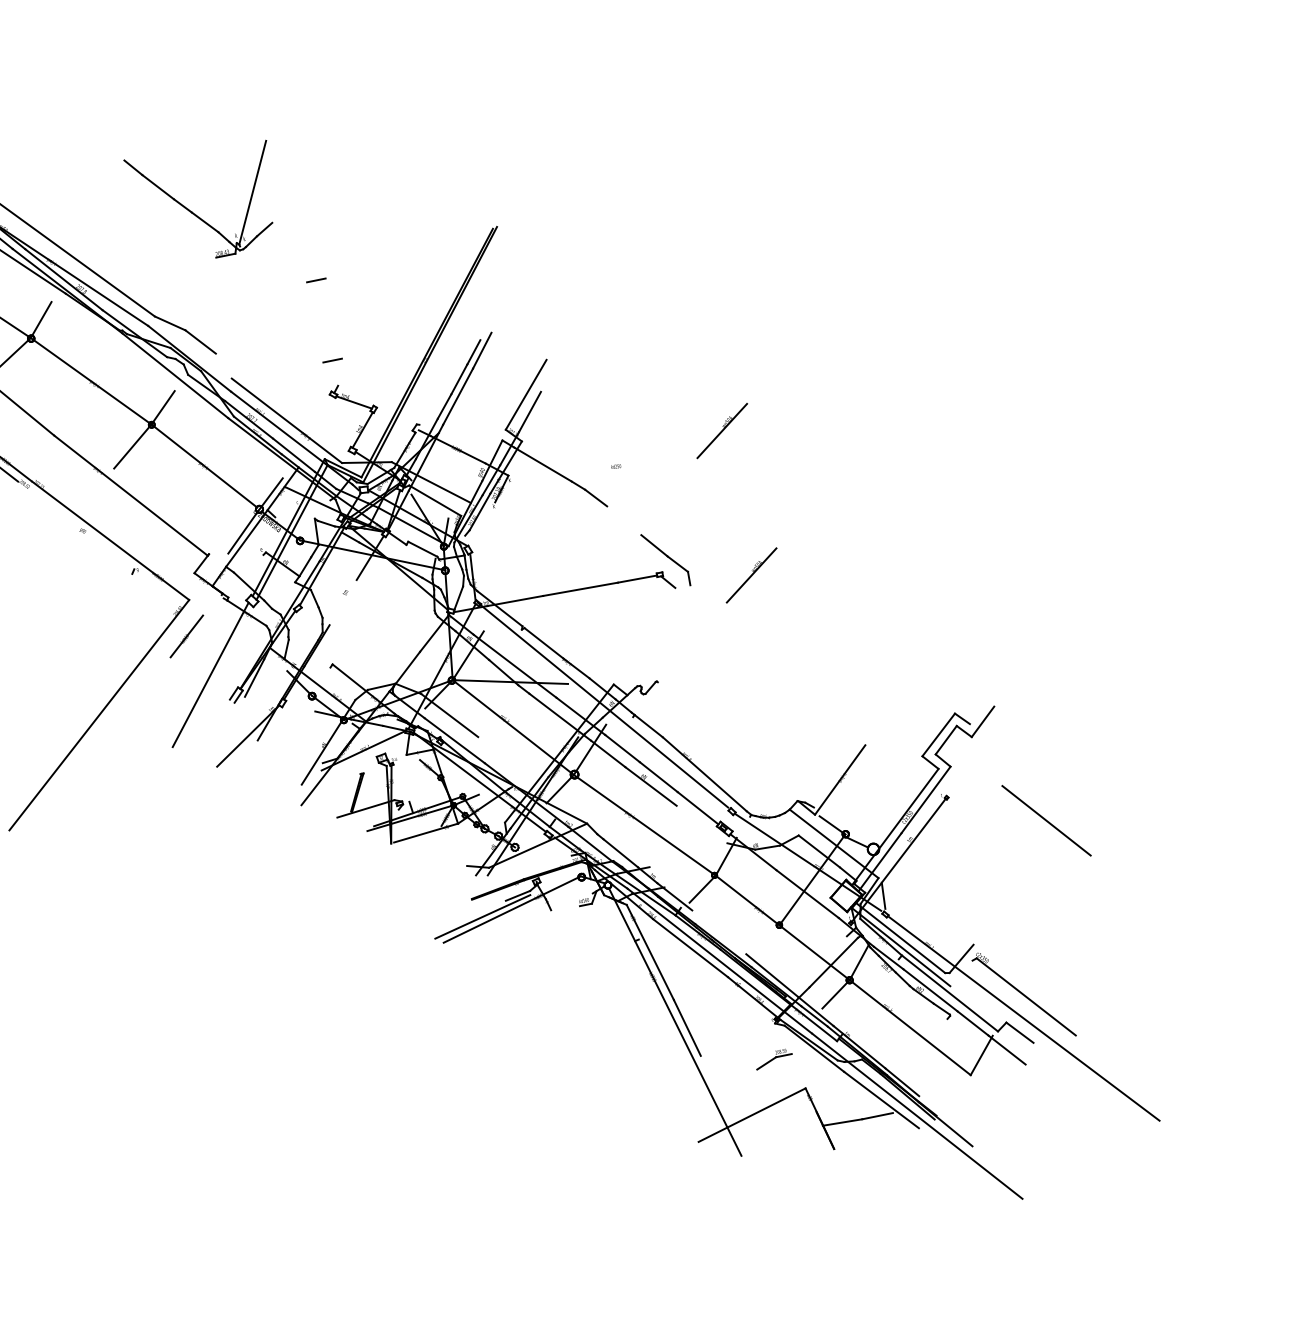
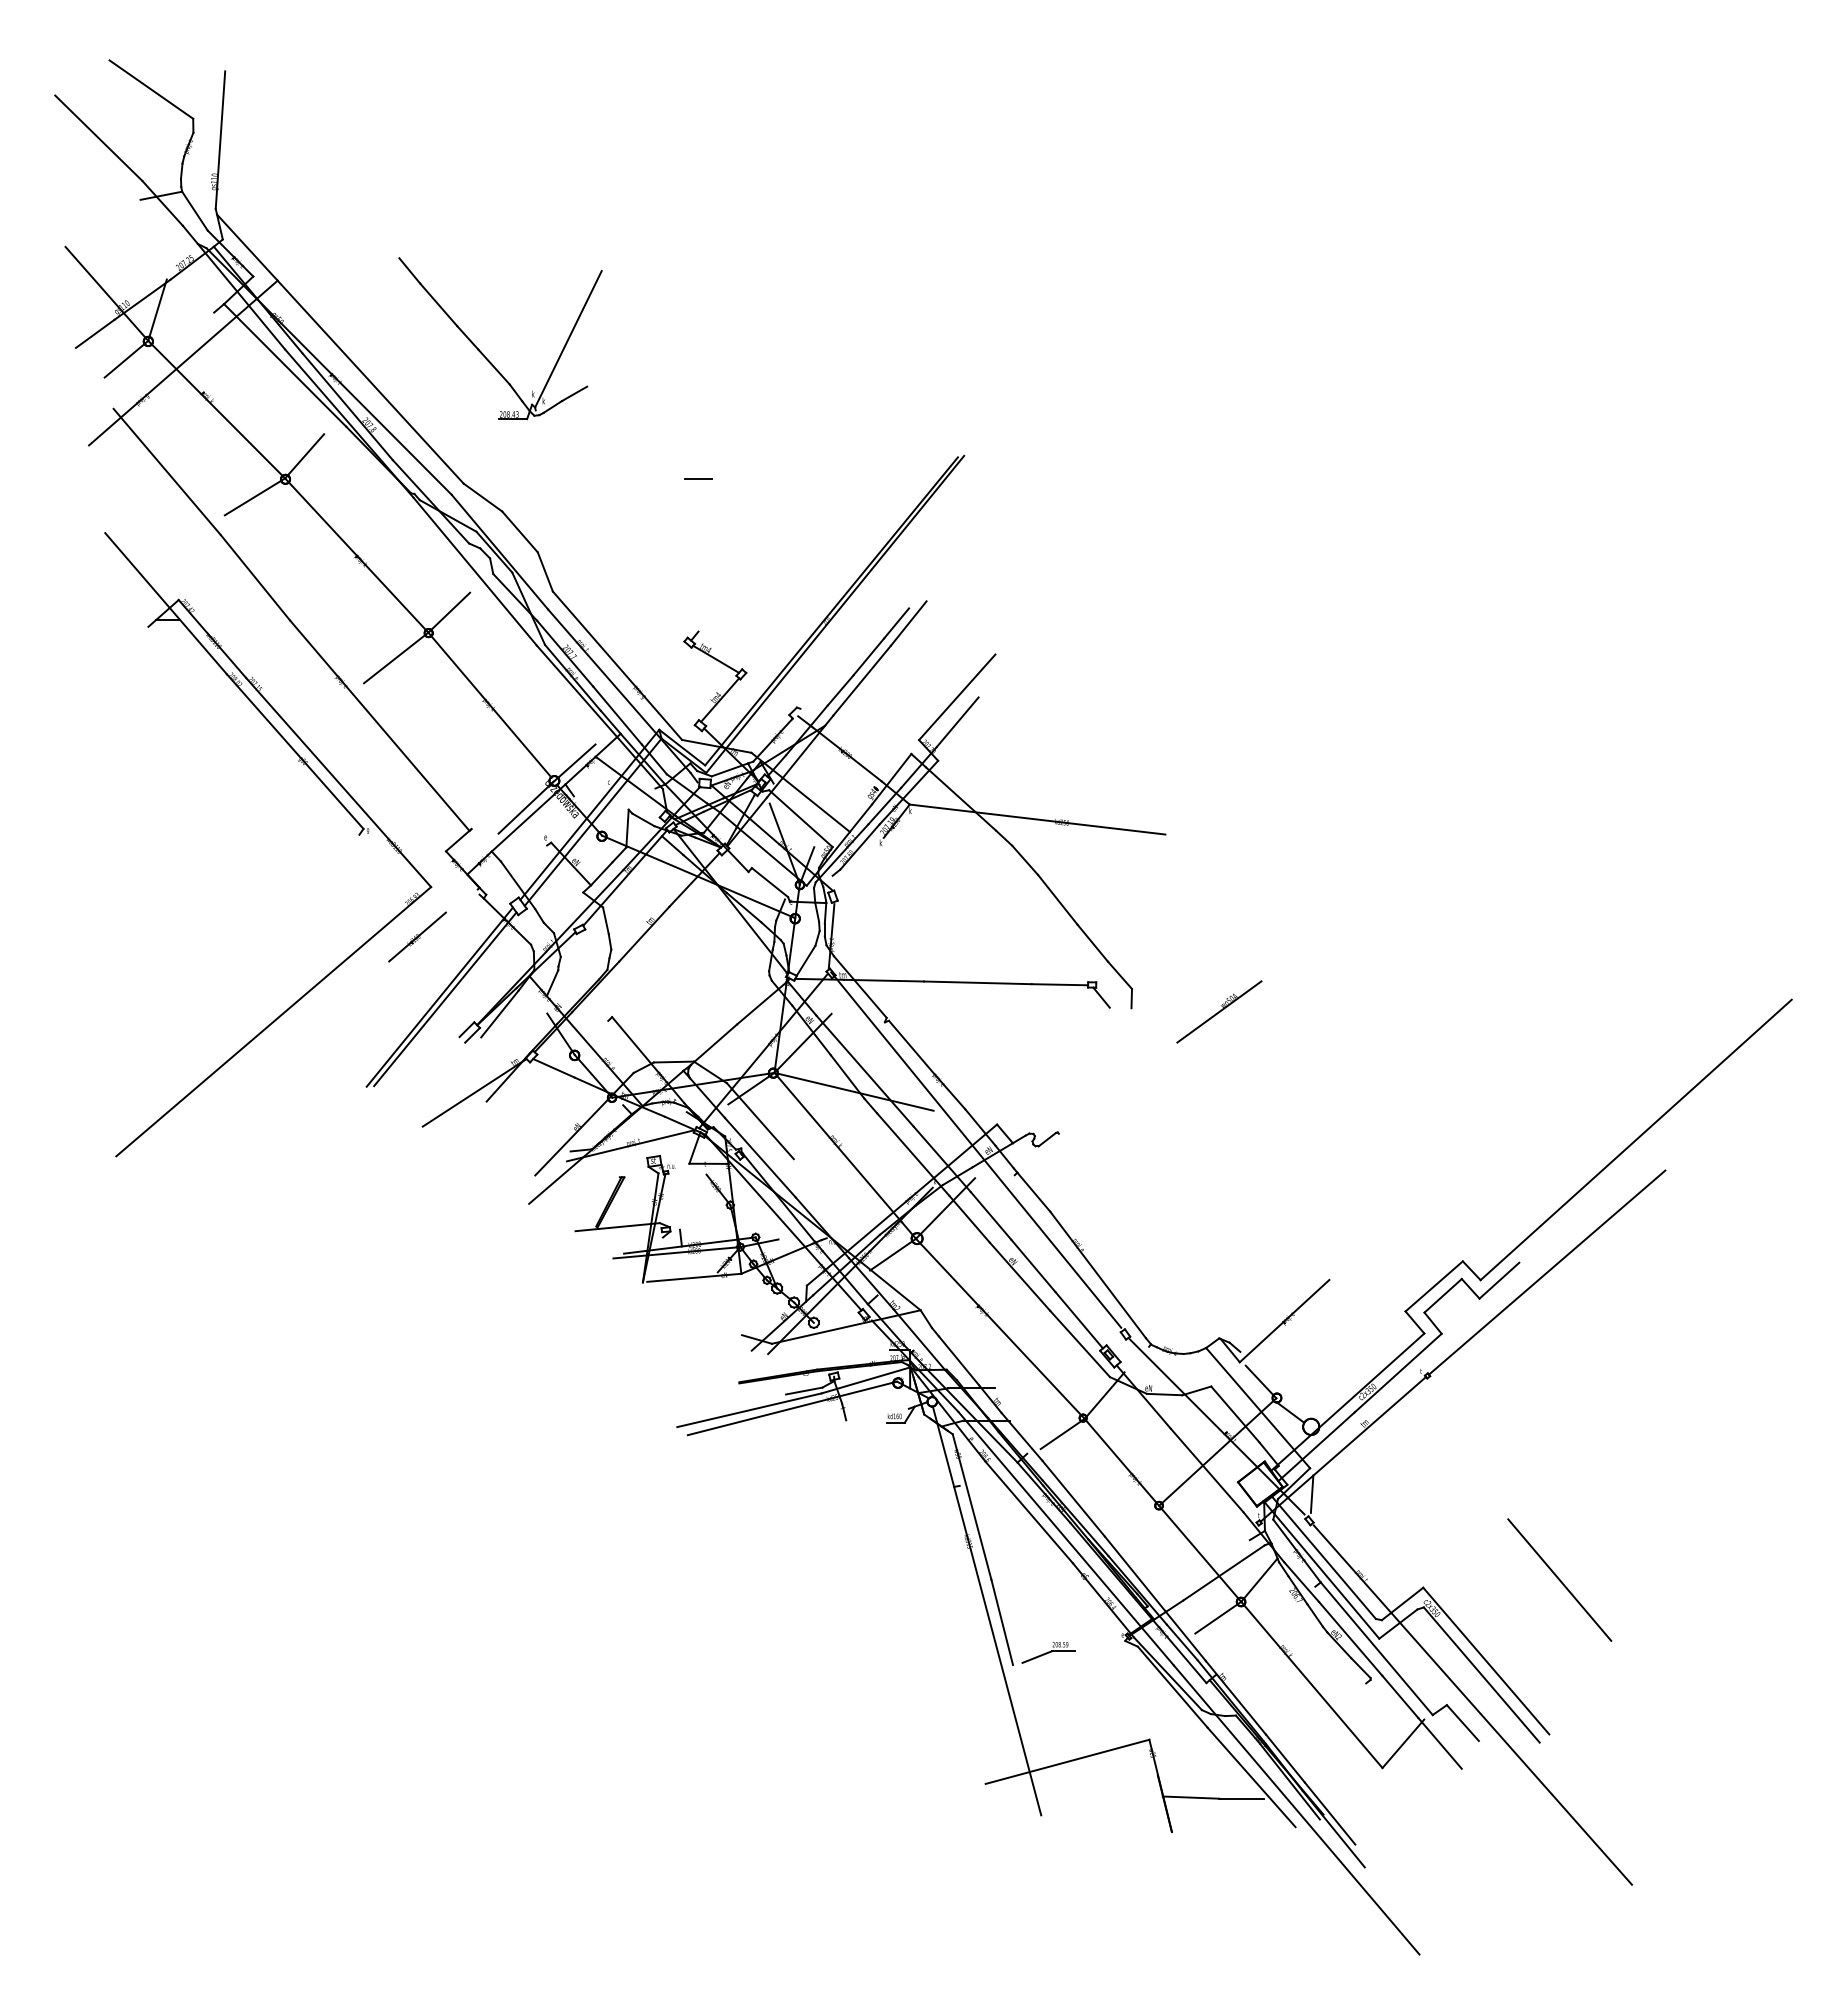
part: (196, 215) -> (484, 354), moved
line: (332, 360) -> (698, 594), removed
line: (223, 365) -> (544, 571), added
part: (722, 430) -> (1219, 802), removed
line: (598, 468) -> (1037, 819), added
line: (623, 520) -> (1057, 899), added
line: (75, 525) -> (294, 751), added
line: (343, 602) -> (644, 933), added
line: (1057, 605) -> (1635, 1139), added
line: (214, 675) -> (445, 999), added
line: (299, 708) -> (553, 1068), added
line: (1014, 709) -> (1546, 1272), added
line: (1046, 820) -> (1559, 1579), moved
line: (702, 824) -> (1080, 1343), added
line: (558, 879) -> (865, 1380), added
line: (719, 932) -> (1073, 1498), added
line: (961, 972) -> (1398, 1623), added
line: (1027, 986) -> (1486, 1660), added
part: (773, 1058) -> (1048, 1652), moved
line: (940, 1114) -> (1329, 1813), added

